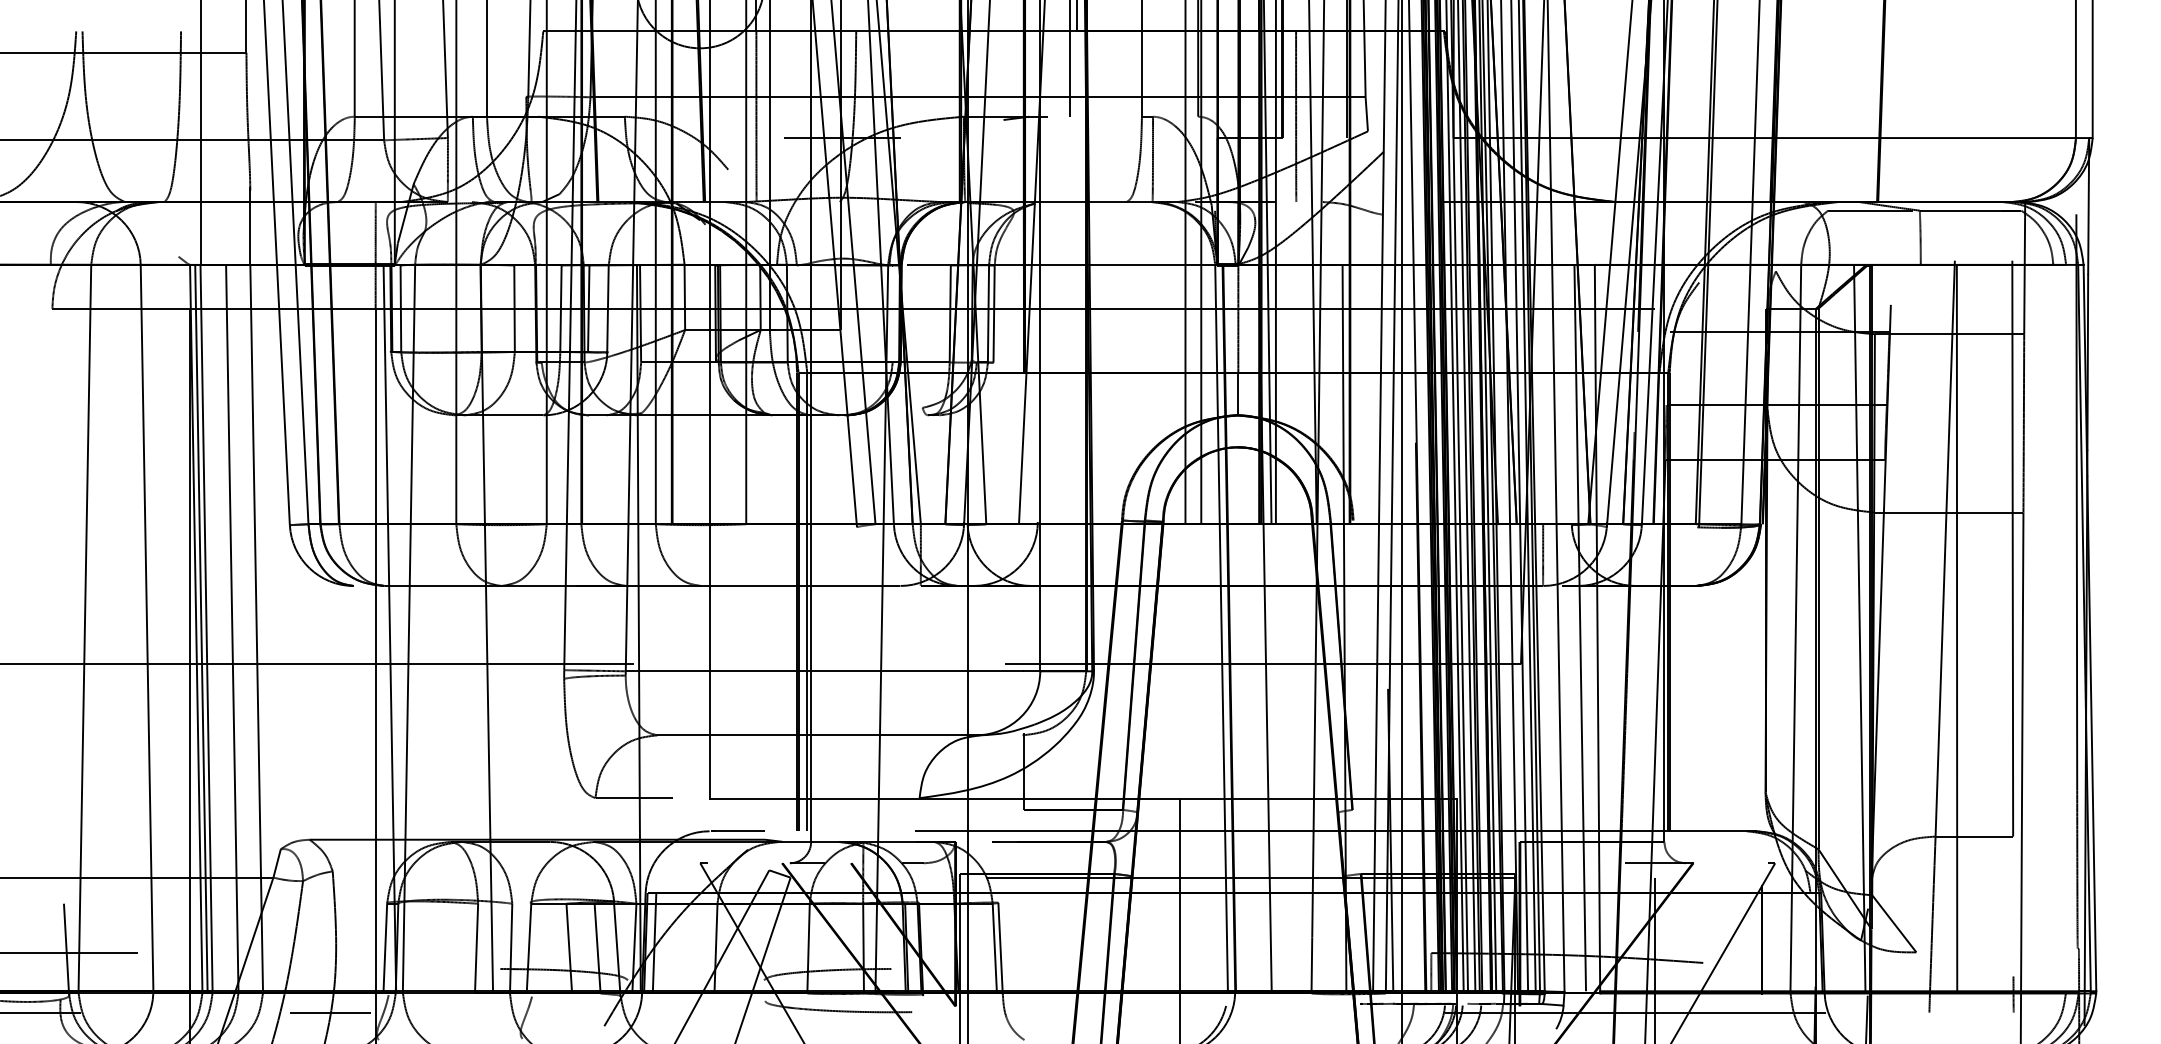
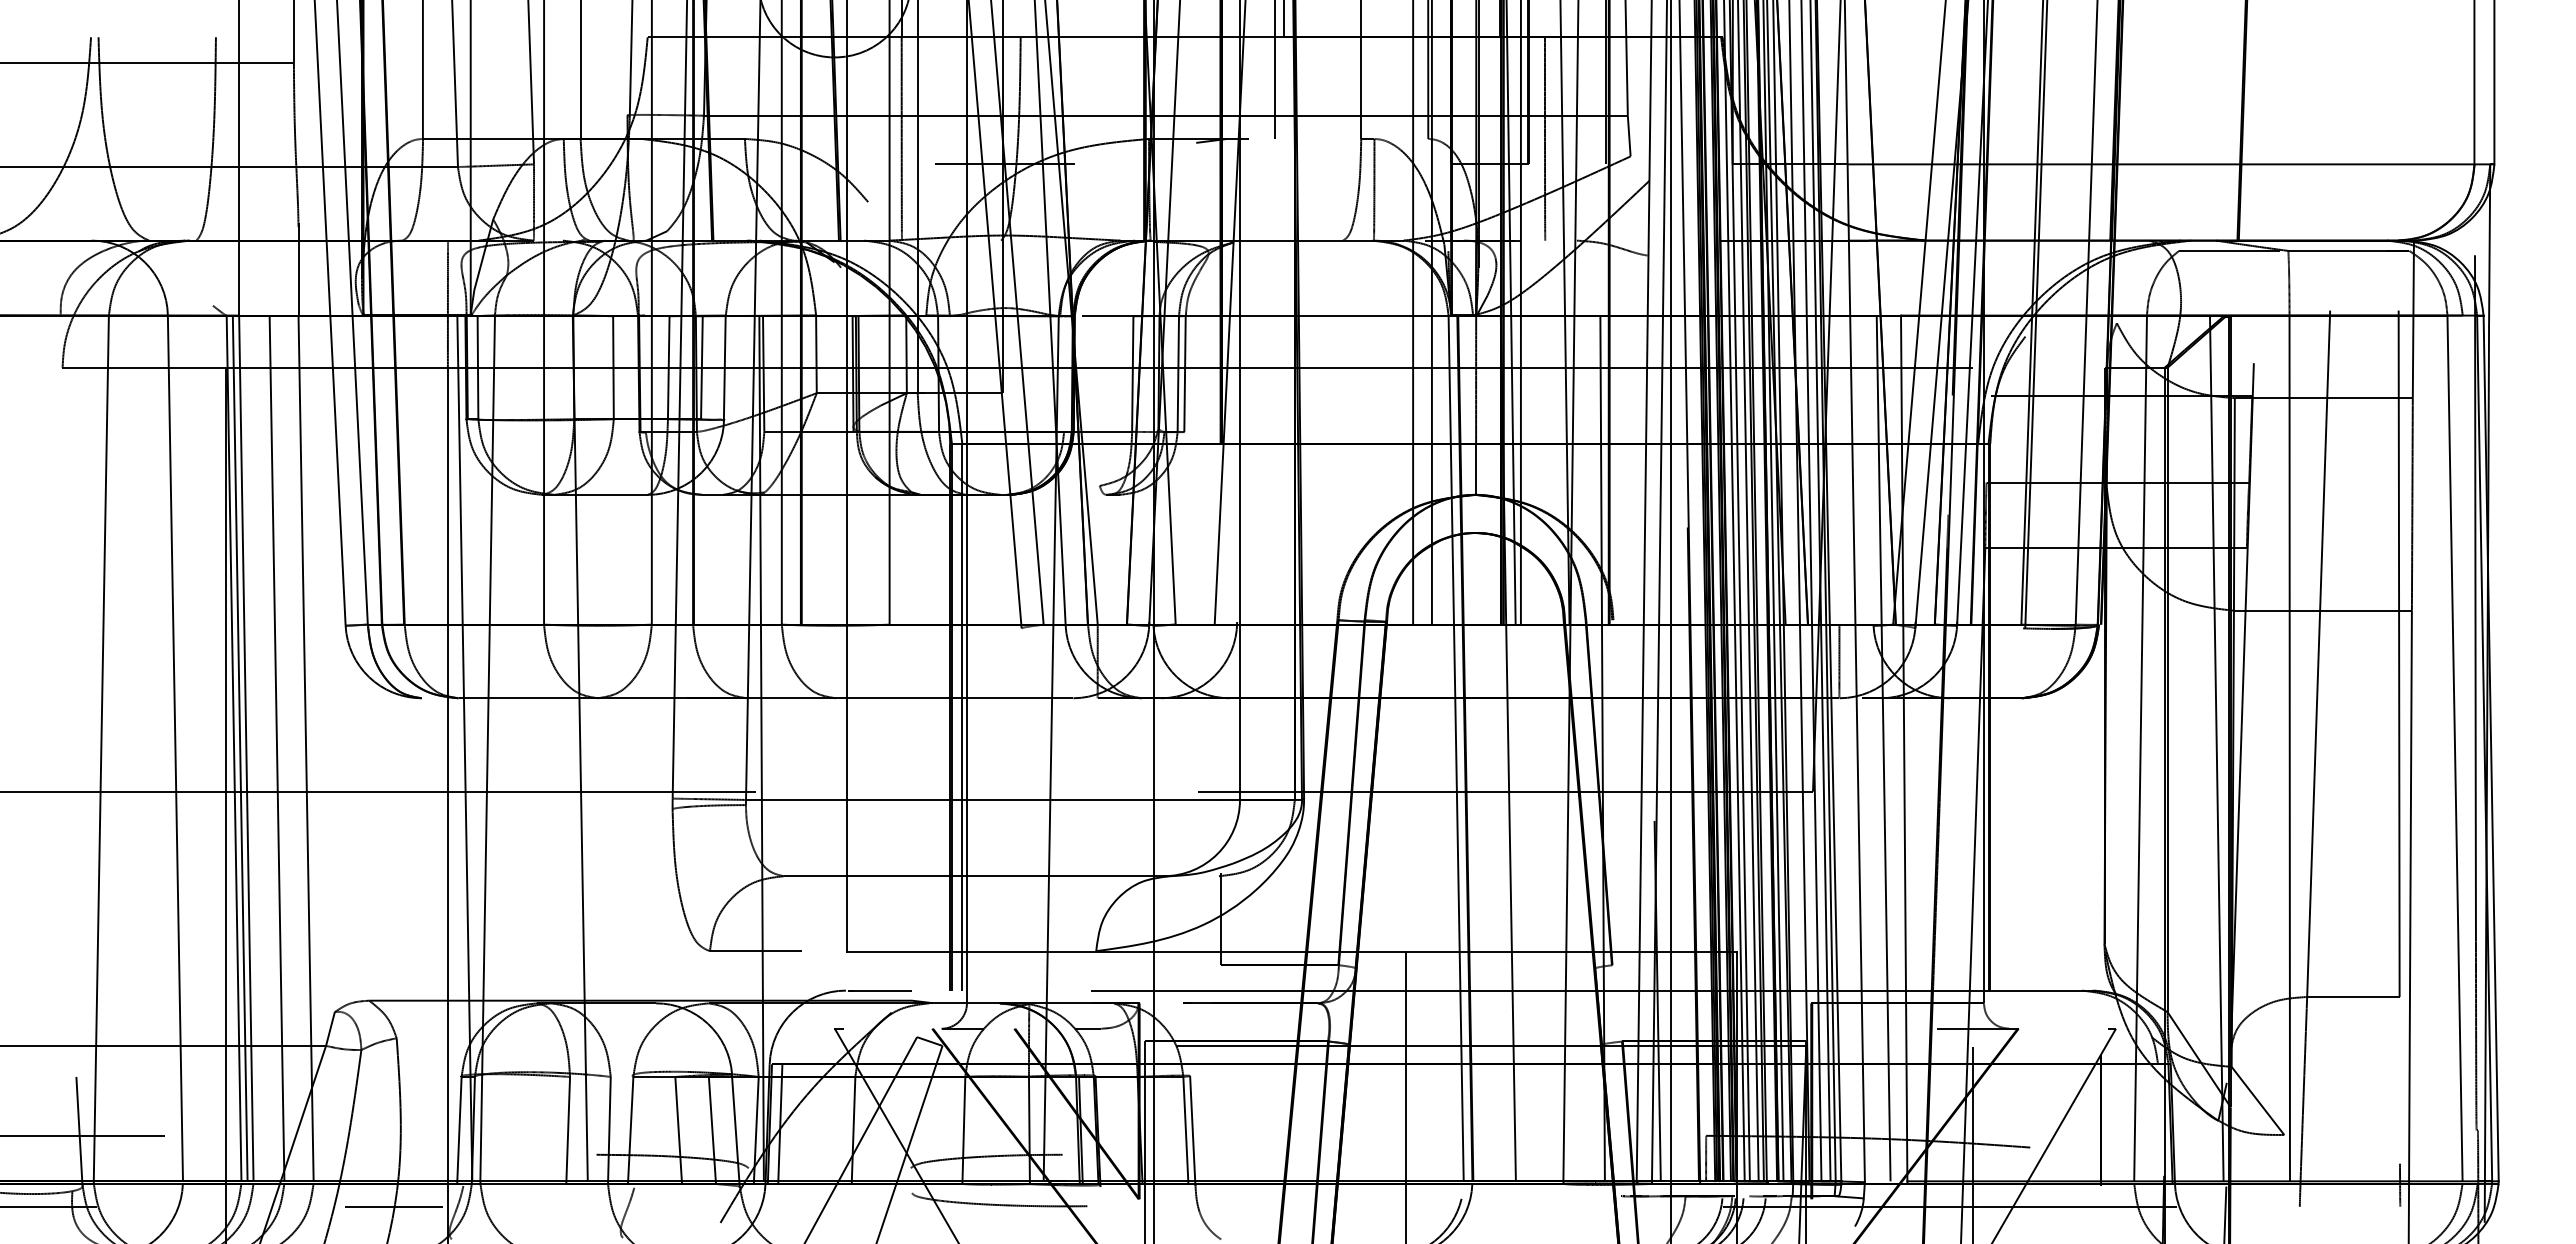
line: (1956, 628) -> (2289, 748), moved
line: (2059, 628) -> (2454, 748), added

